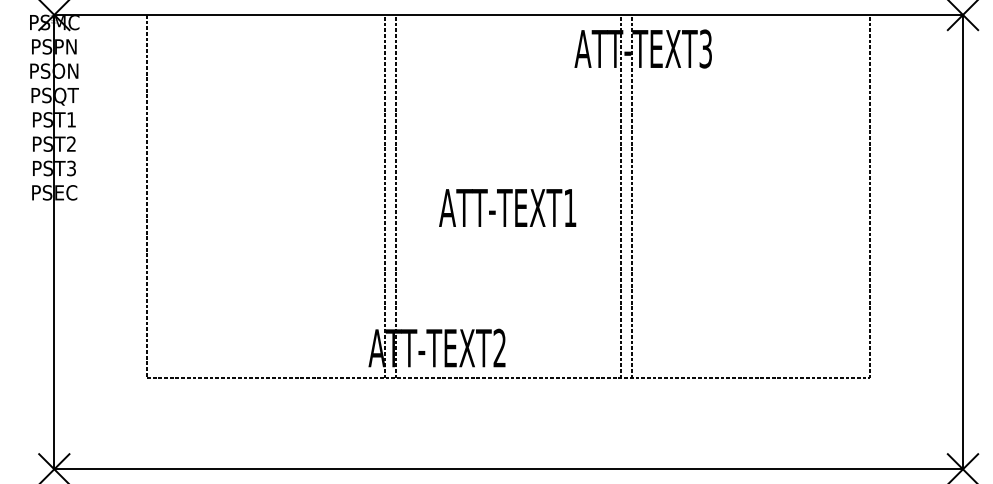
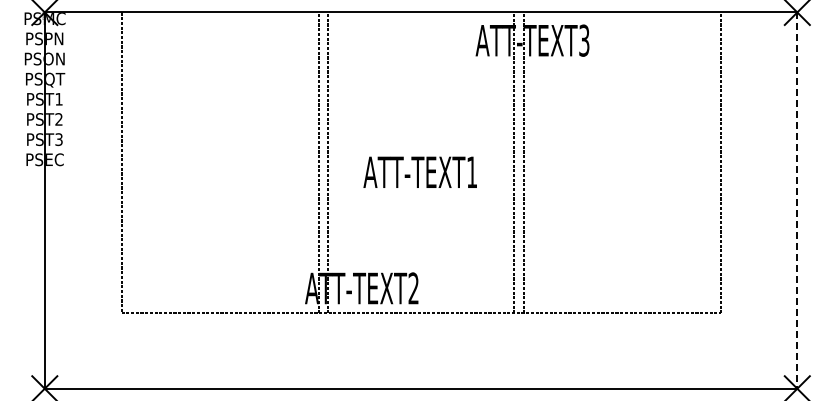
line: (963, 243) -> (797, 201), solid -> dashed

